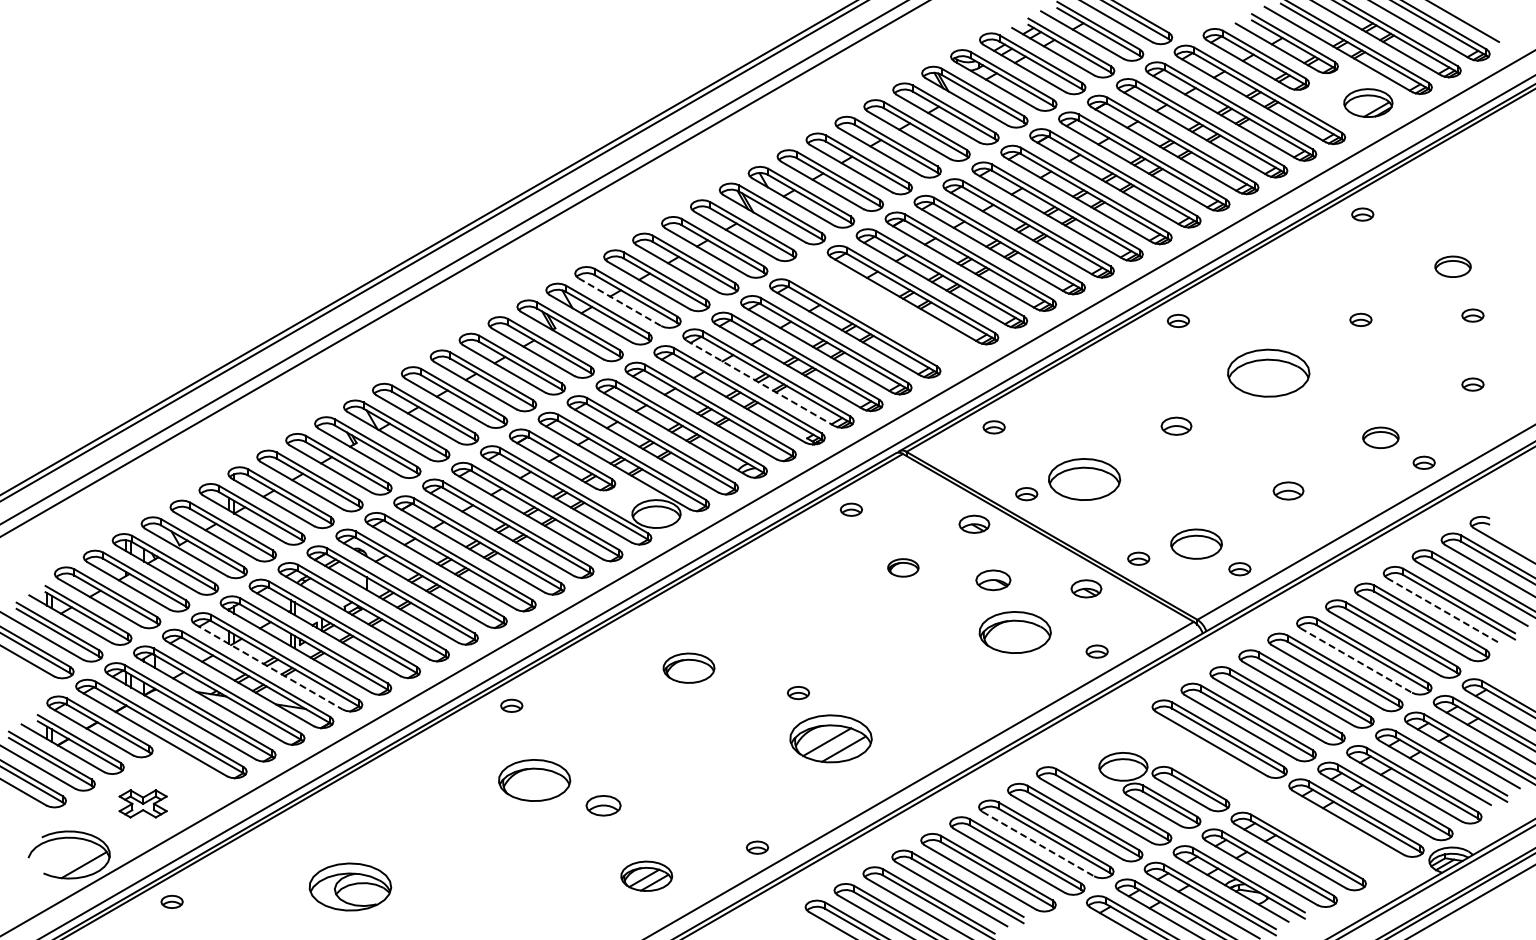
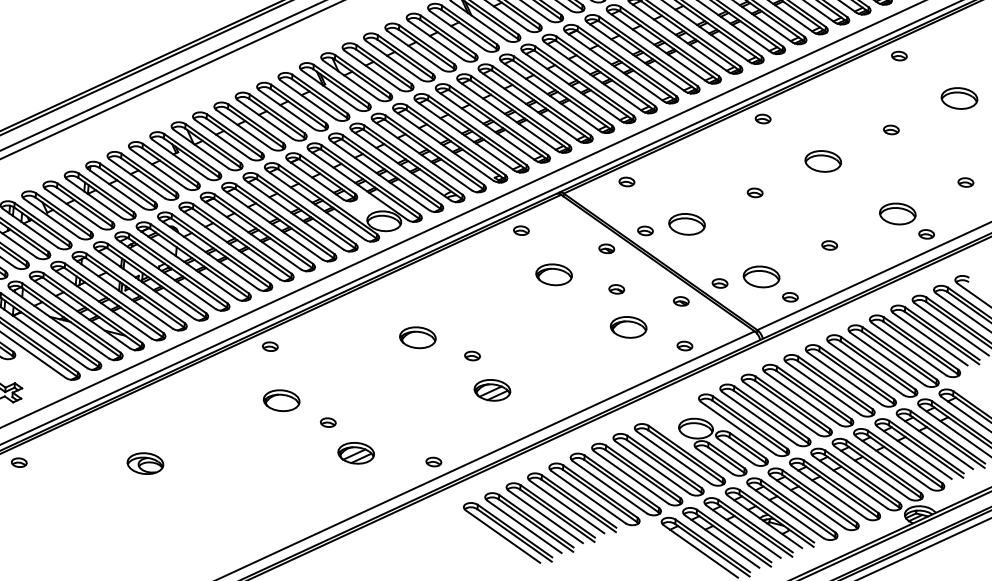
part: (1452, 266) -> (959, 98), size x1.43
line: (619, 302) -> (371, 70), dashed -> solid
part: (884, 311) -> (557, 93), added
part: (1472, 315) -> (970, 133), removed
part: (1268, 372) -> (823, 160), size x0.62
line: (760, 383) -> (465, 136), dashed -> solid
part: (1176, 426) -> (755, 193), size x0.71
part: (1380, 437) -> (897, 213), size x1.43
part: (1084, 479) -> (687, 224), size x0.71
part: (1288, 490) -> (829, 245), size x0.71
part: (973, 524) -> (606, 248), size x0.71
part: (903, 567) -> (554, 274), size x1.67
part: (993, 580) -> (616, 289), size x0.62
part: (1085, 589) -> (680, 301), size x0.71
line: (1443, 610) -> (930, 339), dashed -> solid
part: (1015, 632) -> (628, 327), size x0.71
line: (1356, 660) -> (866, 368), dashed -> solid
line: (269, 667) -> (102, 304), dashed -> solid
part: (688, 667) -> (417, 337), moved
part: (830, 738) -> (492, 390), size x0.62
part: (534, 780) -> (281, 400), size x0.71
part: (1258, 795) -> (789, 457), added
part: (602, 805) -> (327, 422), size x0.62
line: (1038, 844) -> (631, 477), dashed -> solid
part: (646, 875) -> (356, 452), moved
part: (350, 886) -> (145, 463), size x0.62

